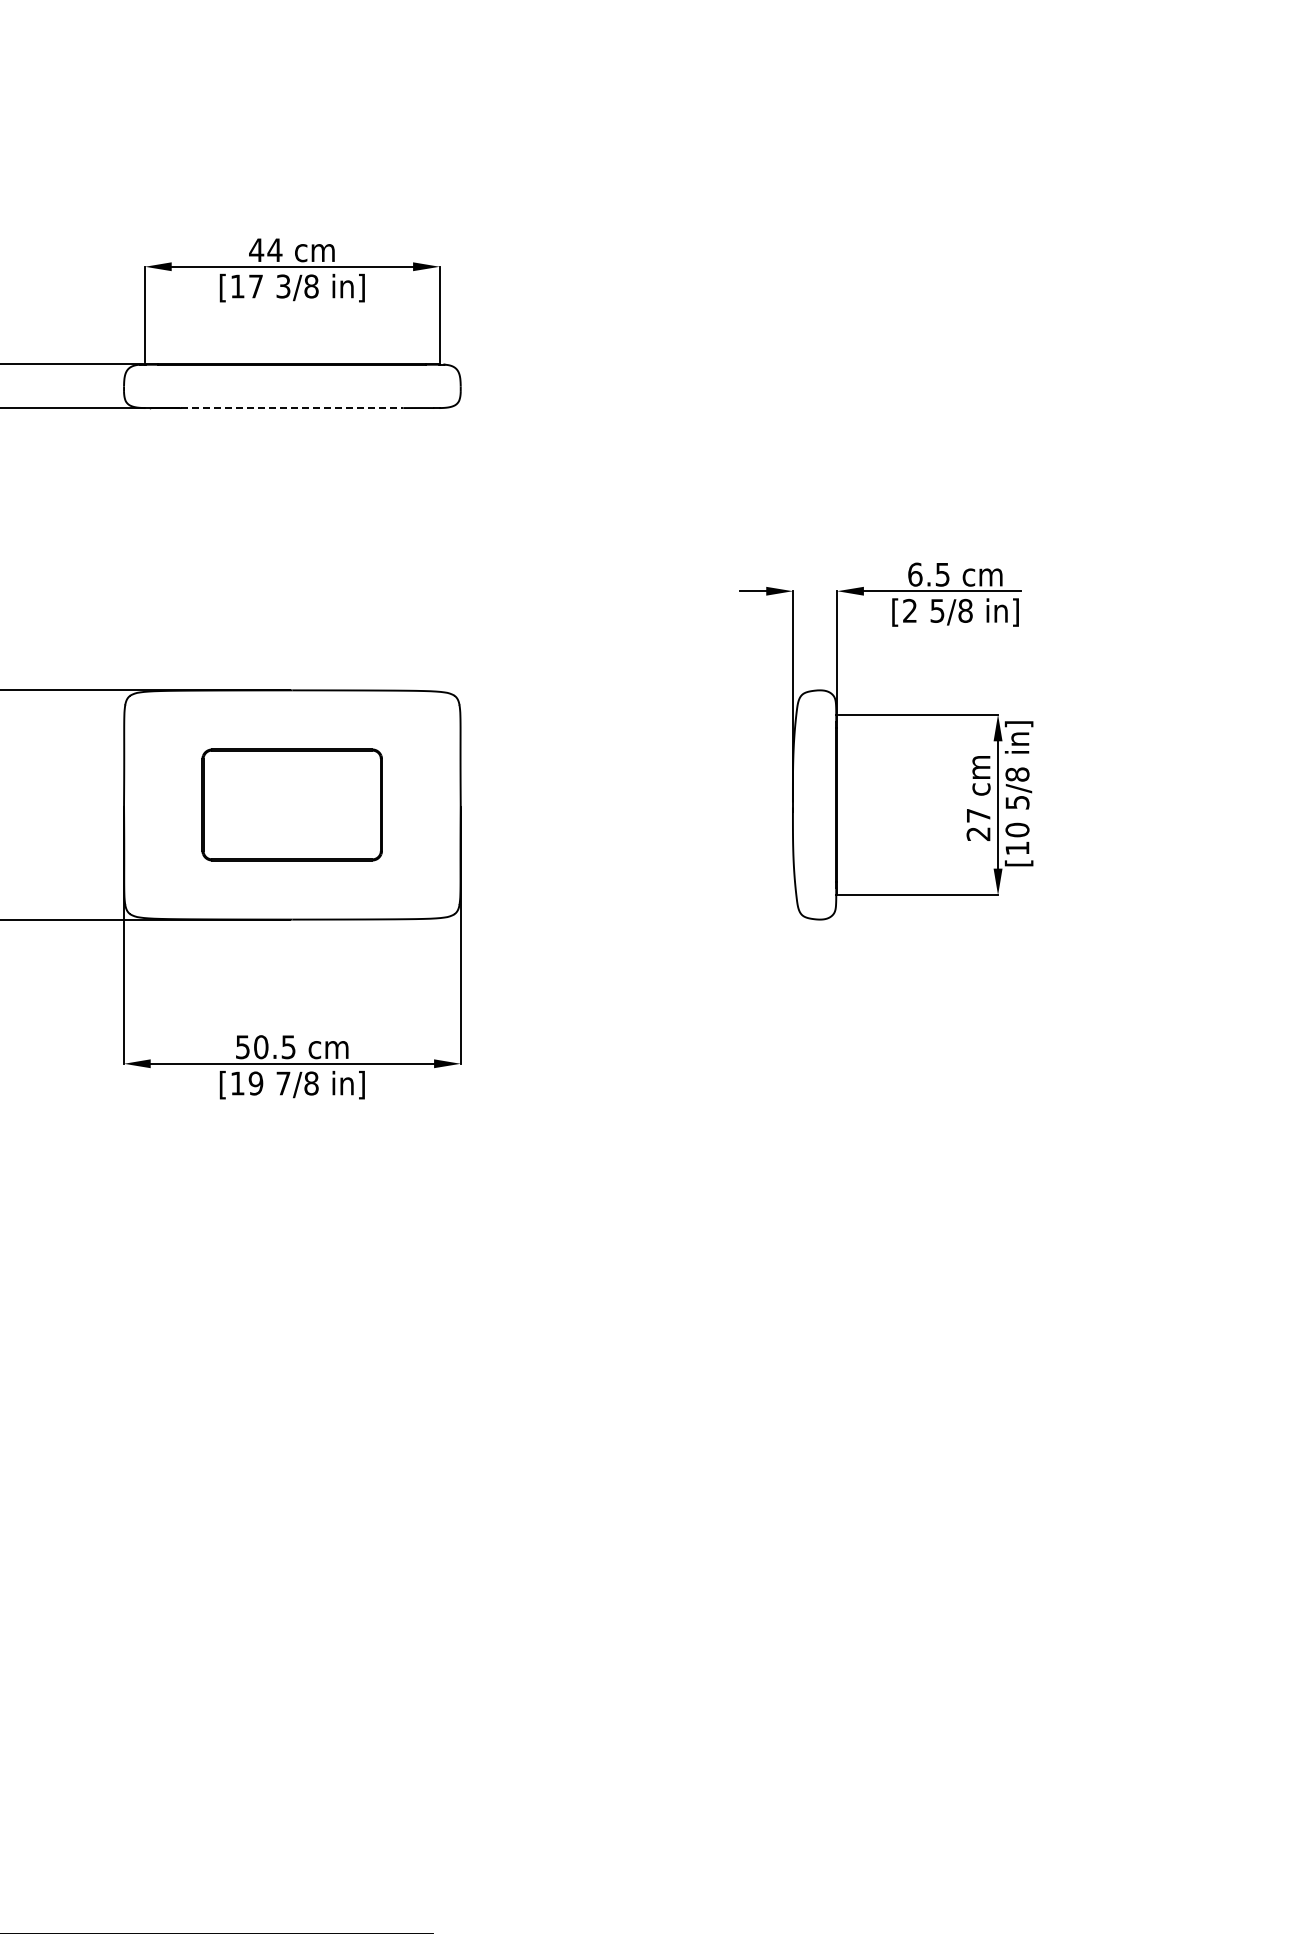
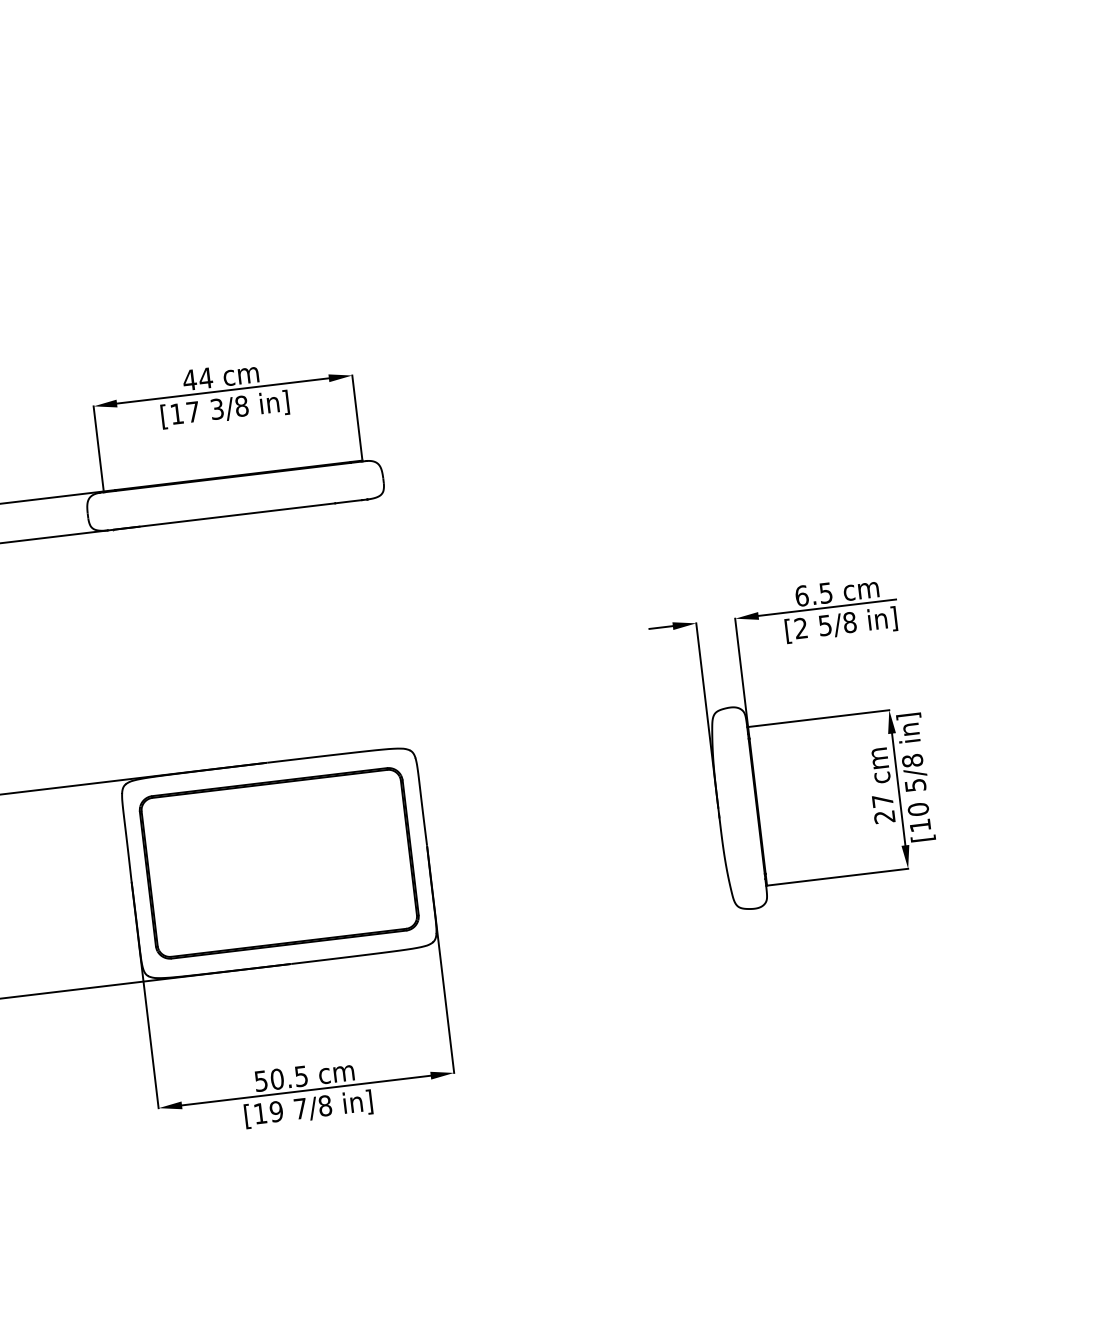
line: (292, 408) -> (237, 515), dashed -> solid
part: (291, 804) -> (278, 863), size x1.67

